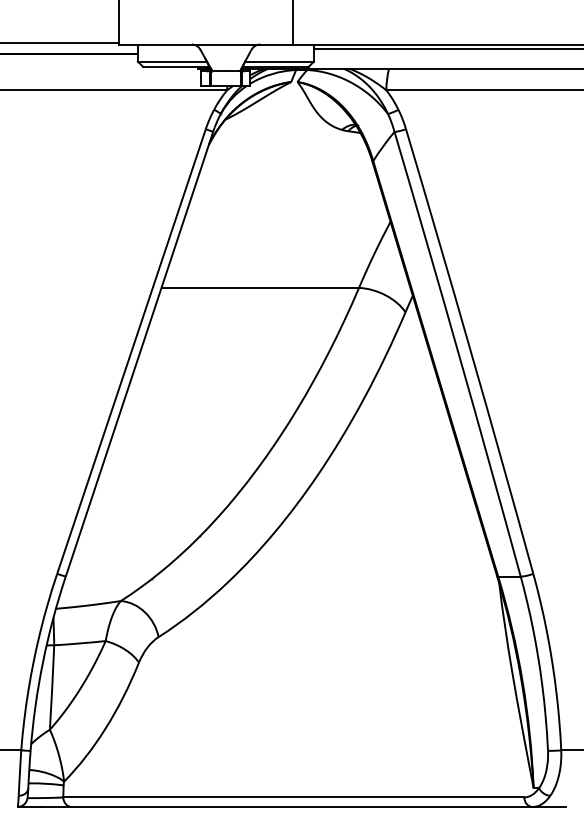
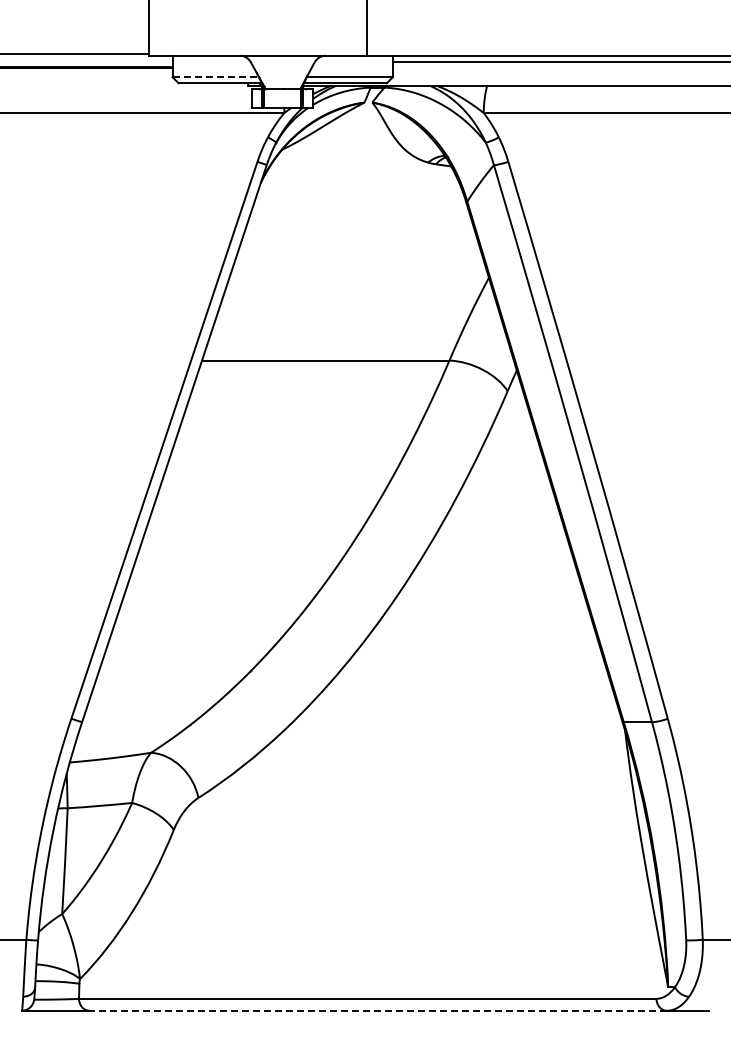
line: (173, 61) -> (216, 77), solid -> dashed
line: (302, 806) -> (378, 1010), solid -> dashed

